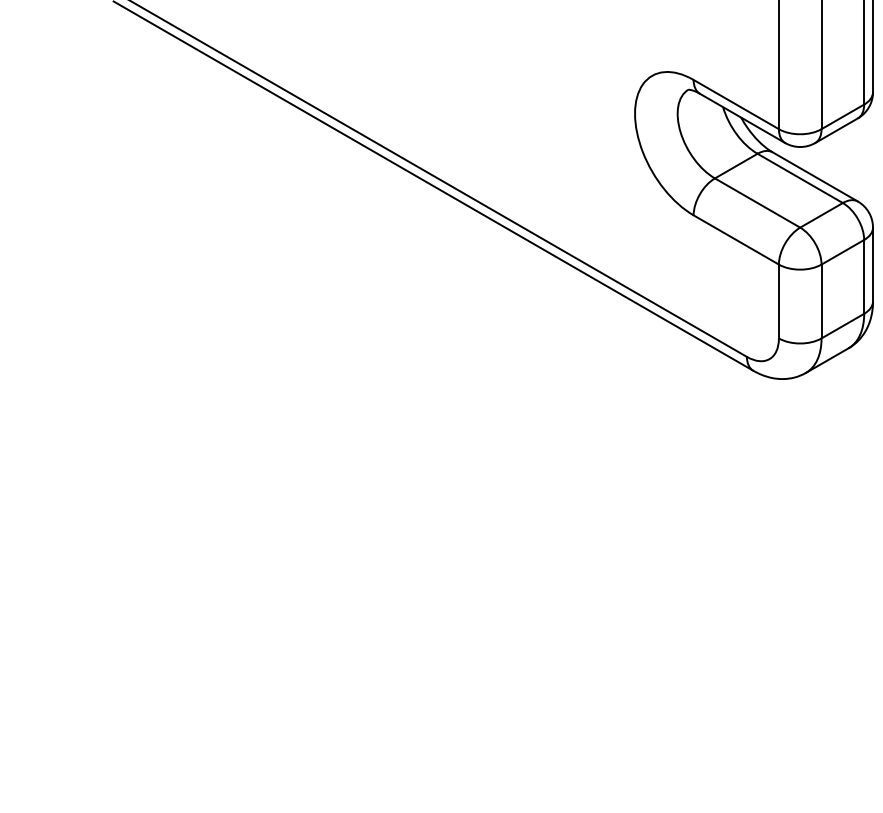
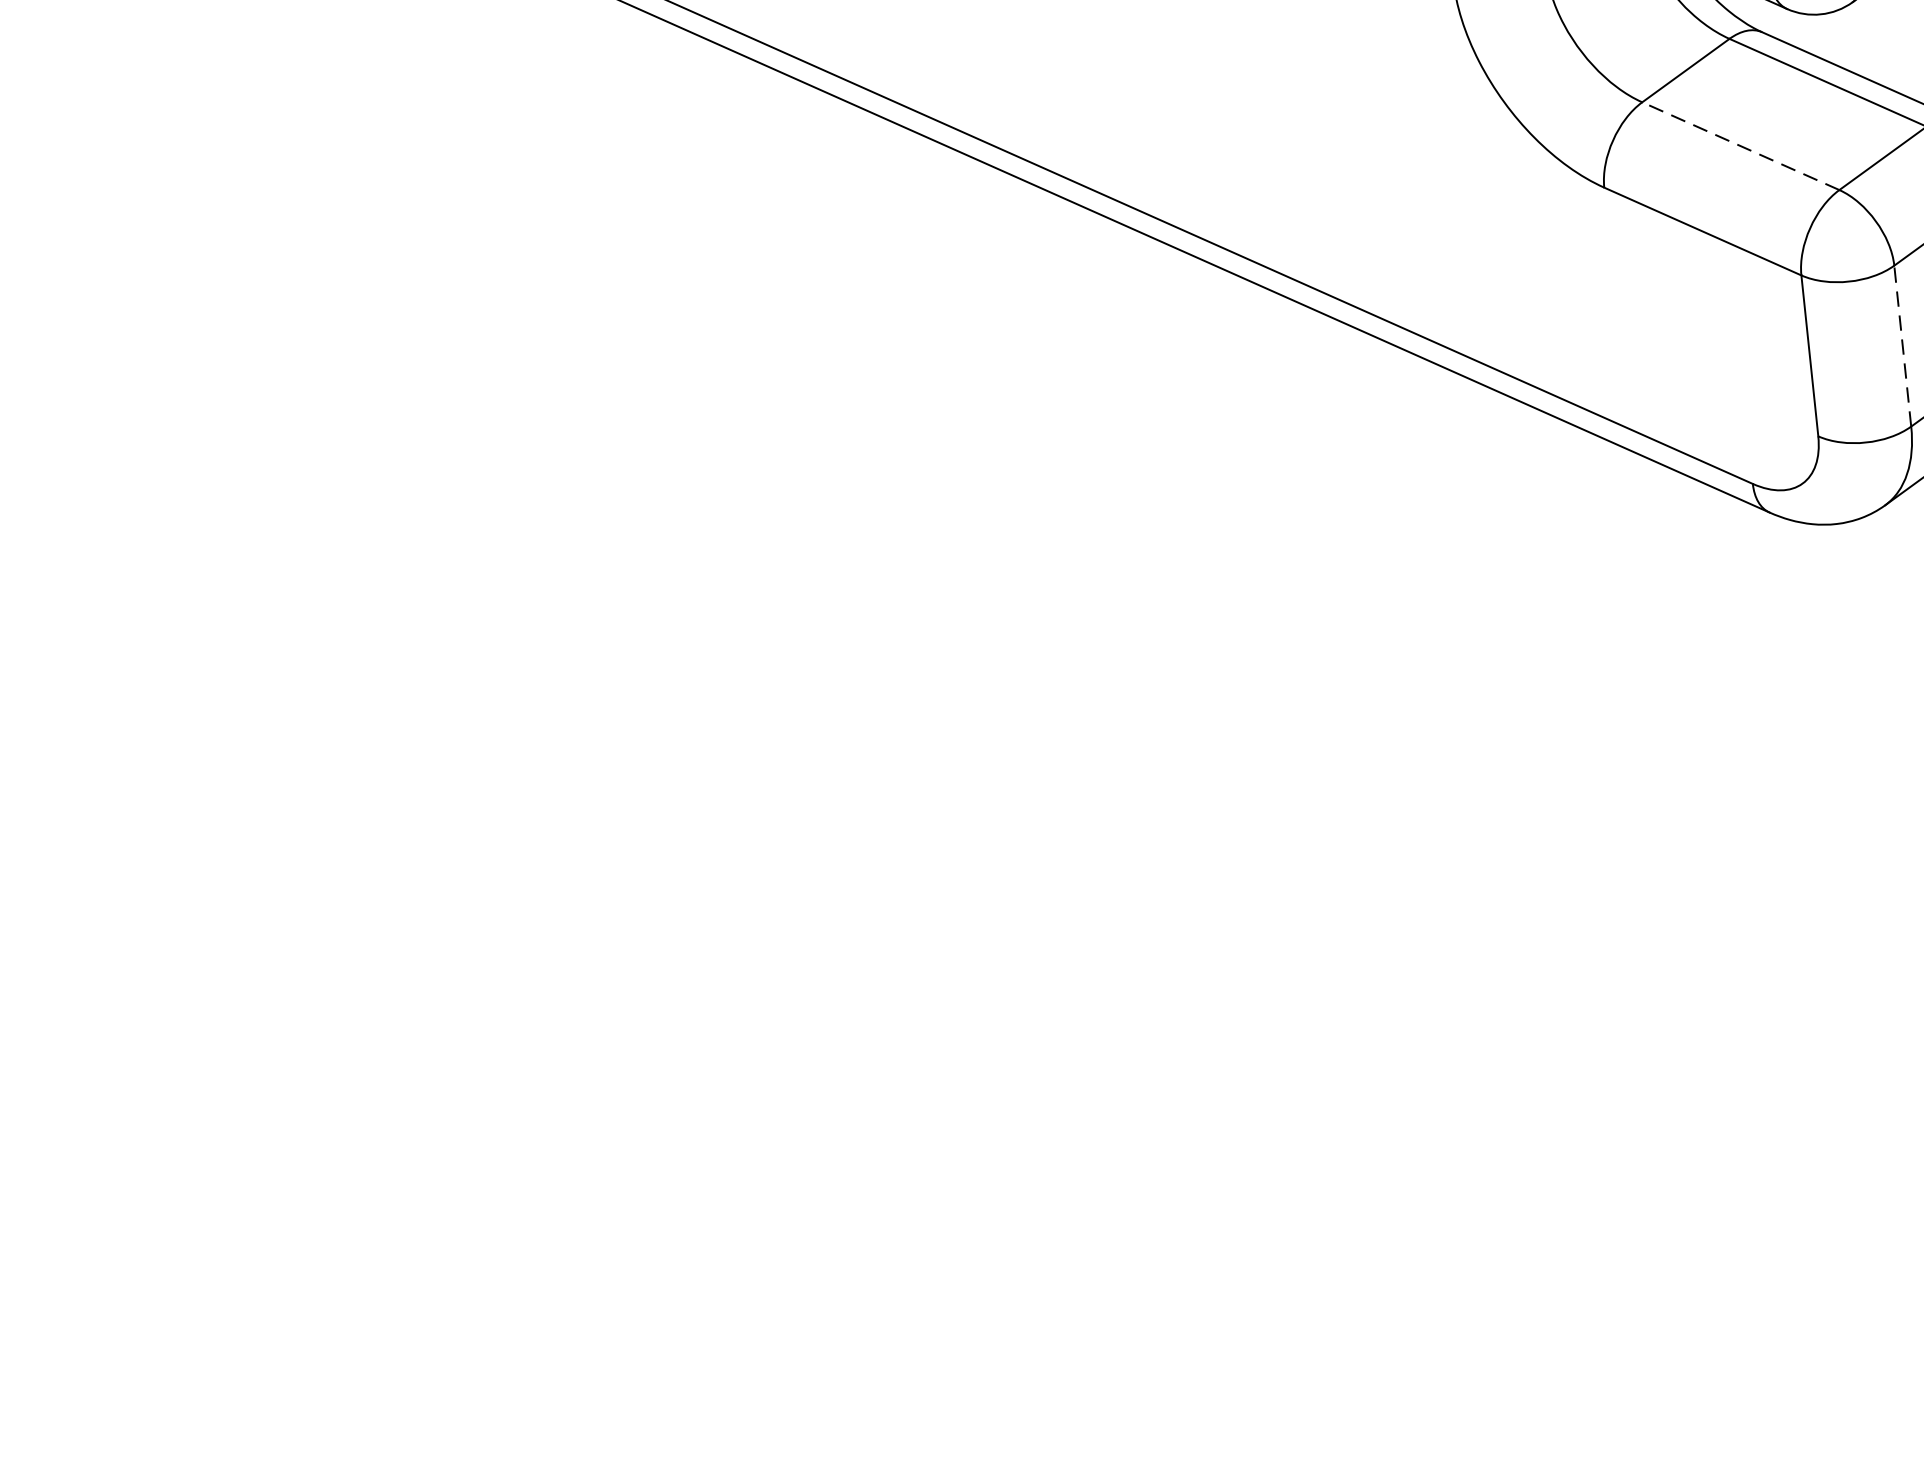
line: (757, 202) -> (1740, 145), solid -> dashed
line: (821, 301) -> (1902, 346), solid -> dashed

